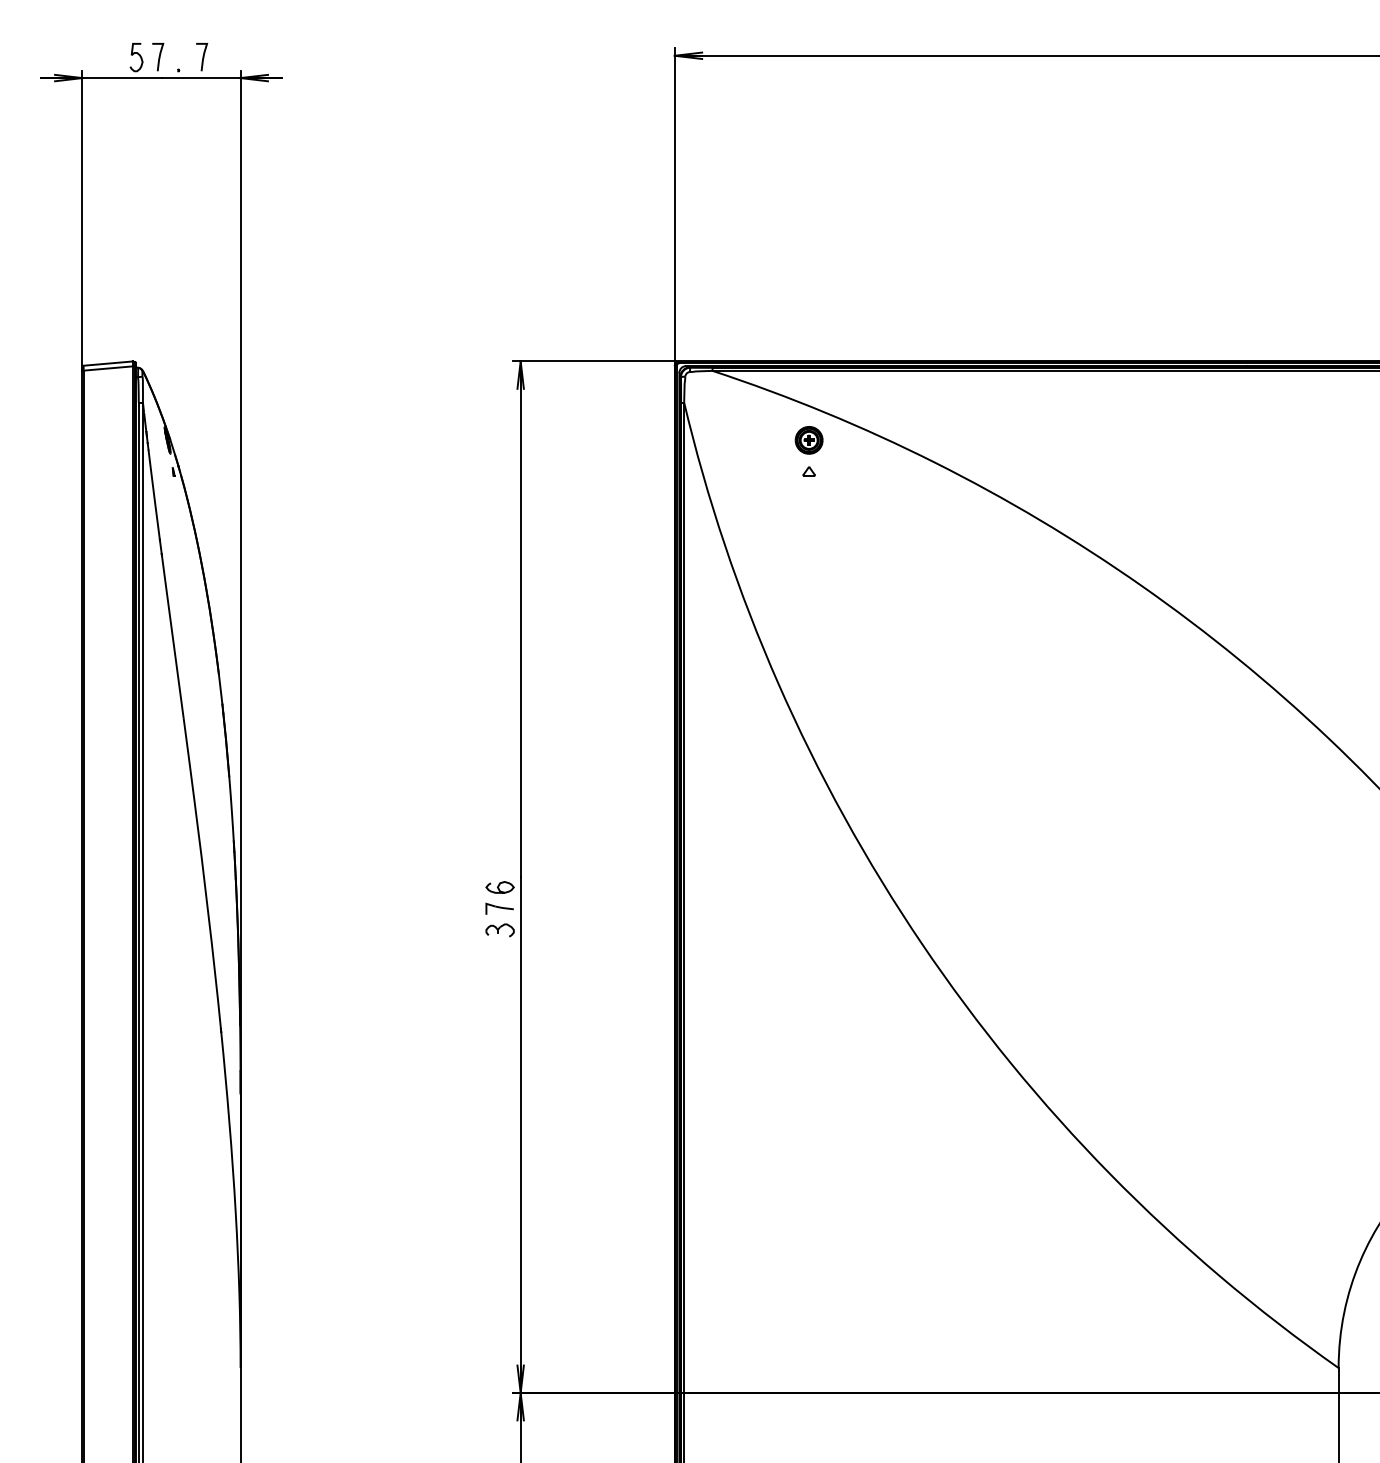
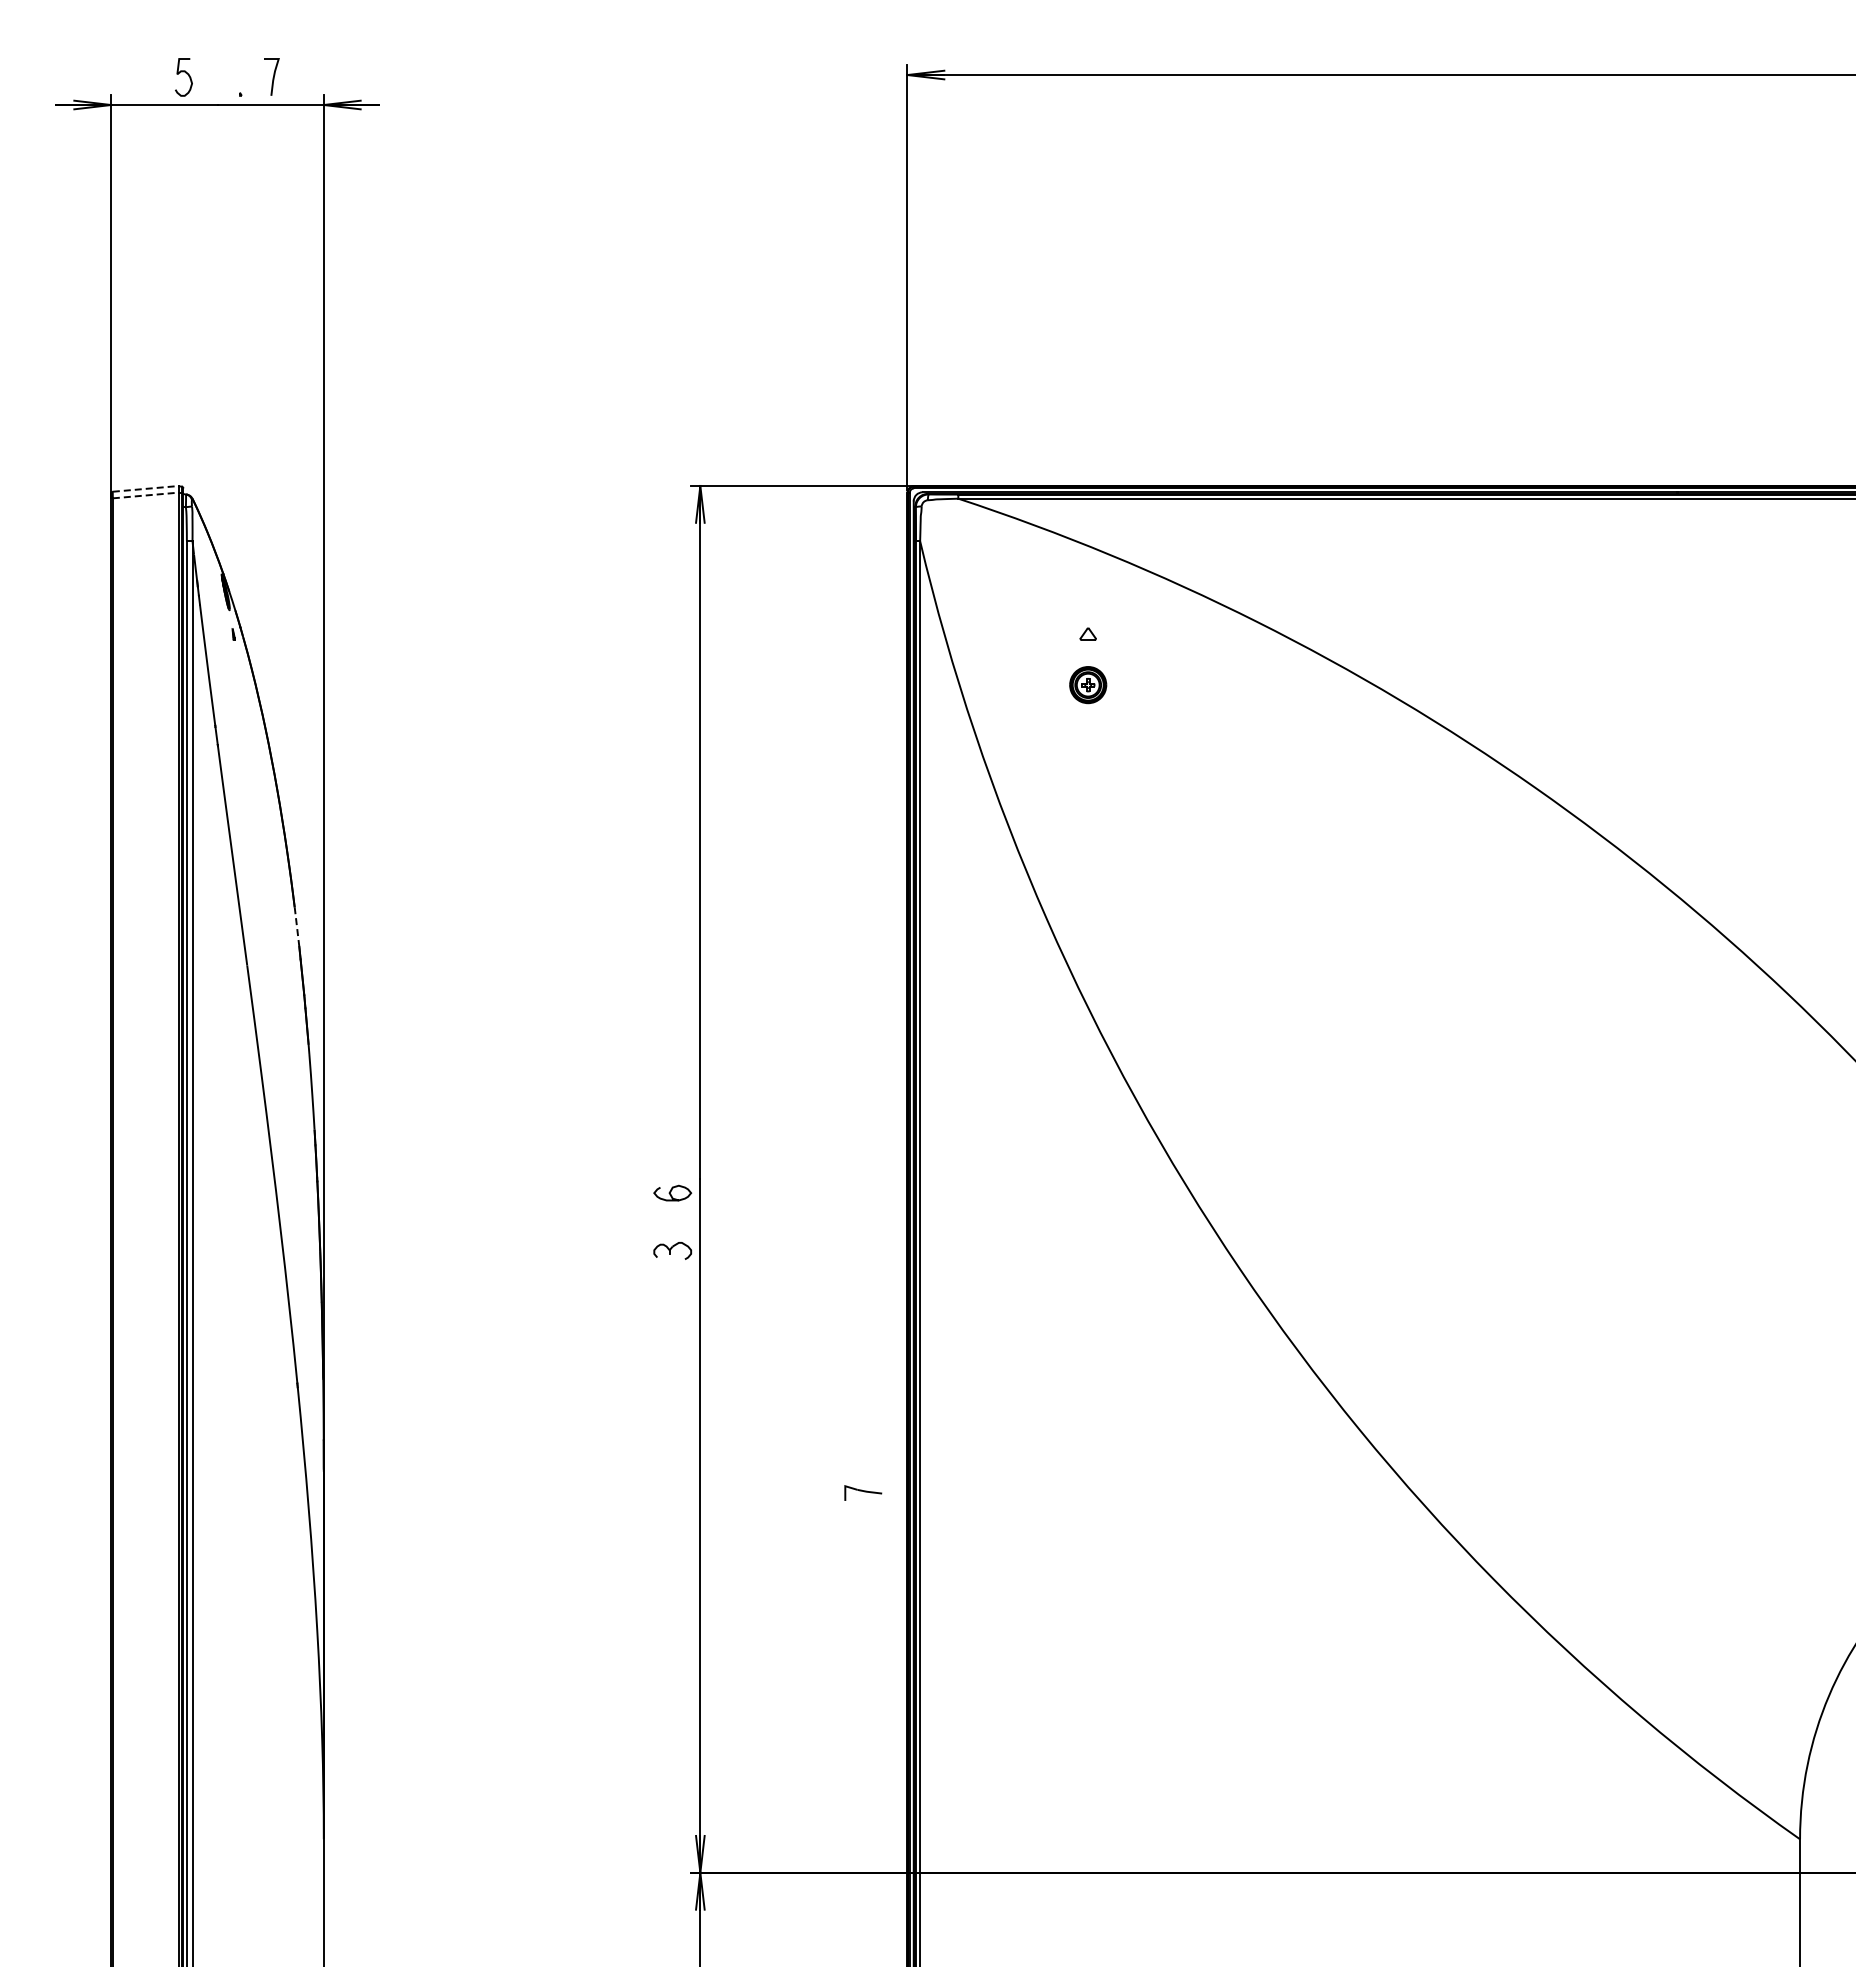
curve: (158, 57) -> (213, 77), removed
line: (108, 363) -> (146, 488), solid -> dashed
line: (108, 368) -> (146, 495), solid -> dashed
part: (809, 440) -> (1088, 685), moved
line: (221, 689) -> (297, 927), solid -> dashed
part: (499, 908) -> (863, 1492), moved

